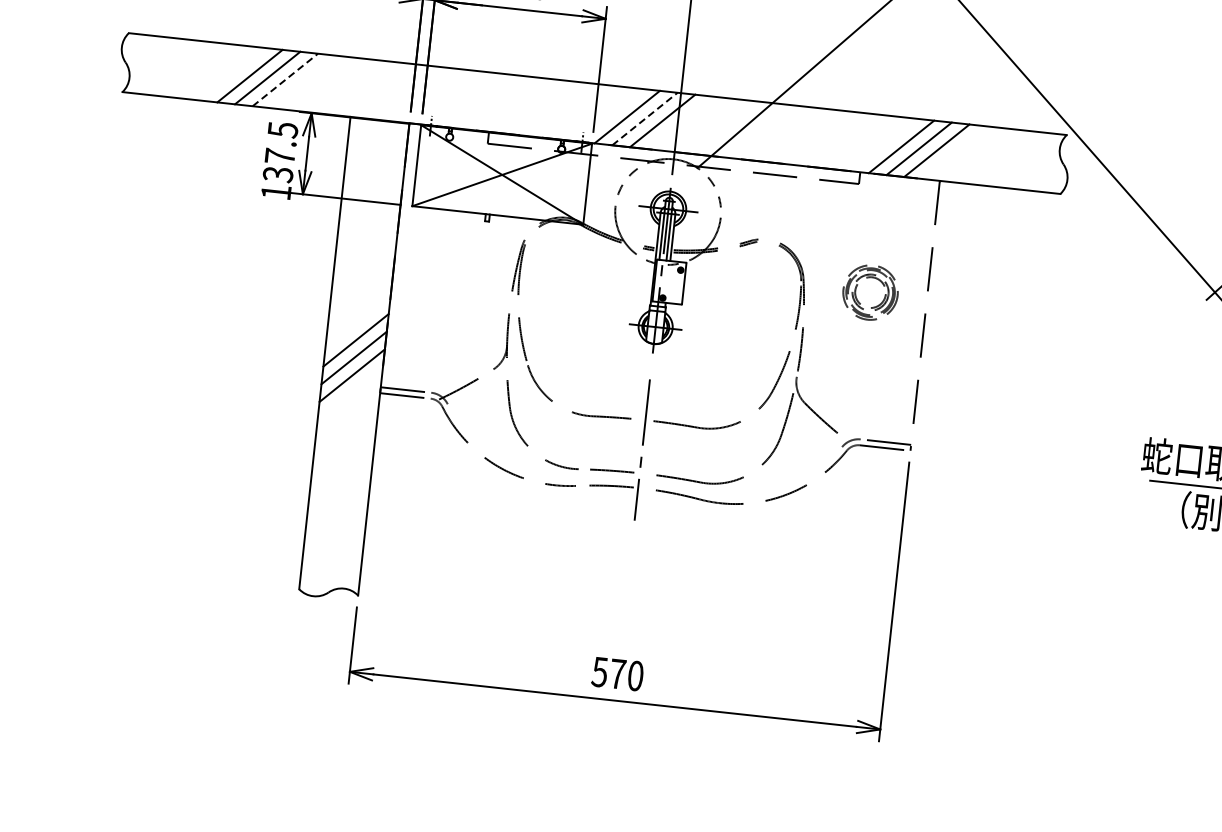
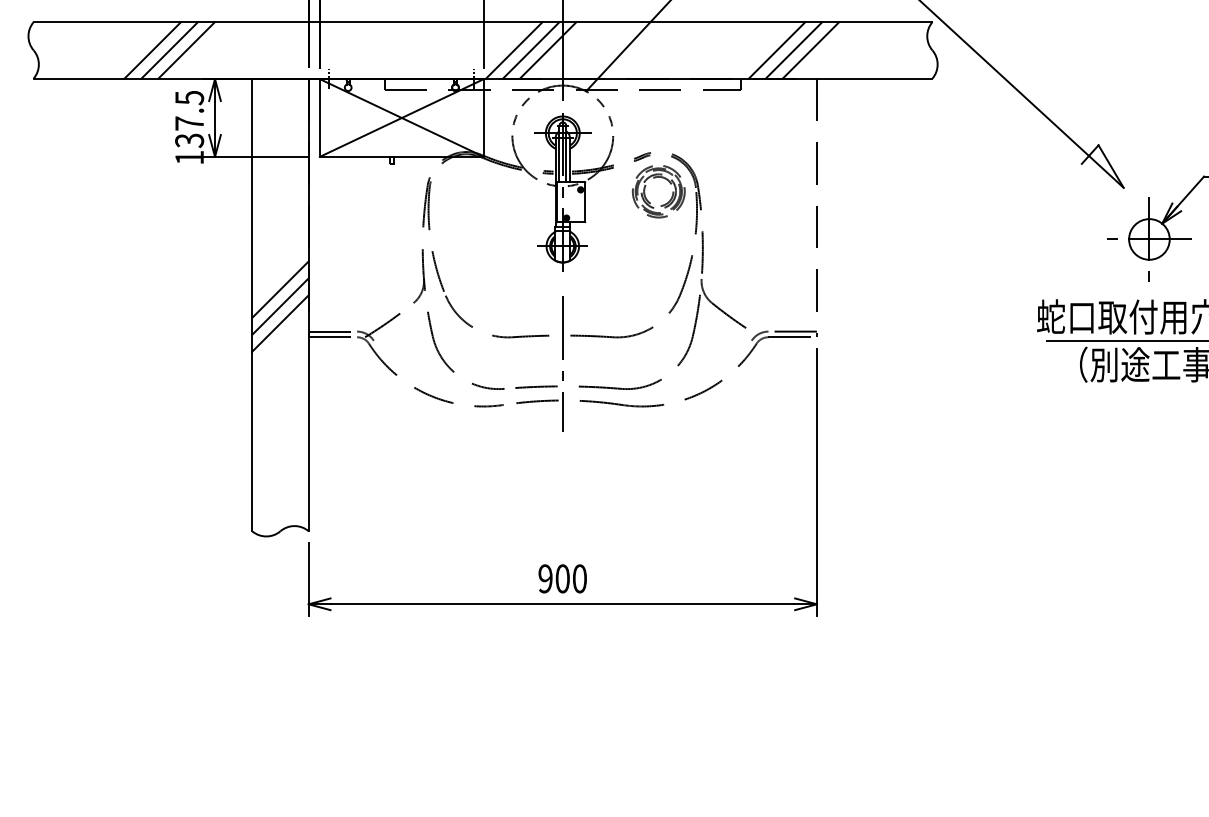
line: (285, 80) -> (186, 50), dashed -> solid
line: (645, 119) -> (531, 50), dashed -> solid
part: (856, 289) -> (645, 190), moved
text: (608, 672) -> (553, 578), 570 -> 900

